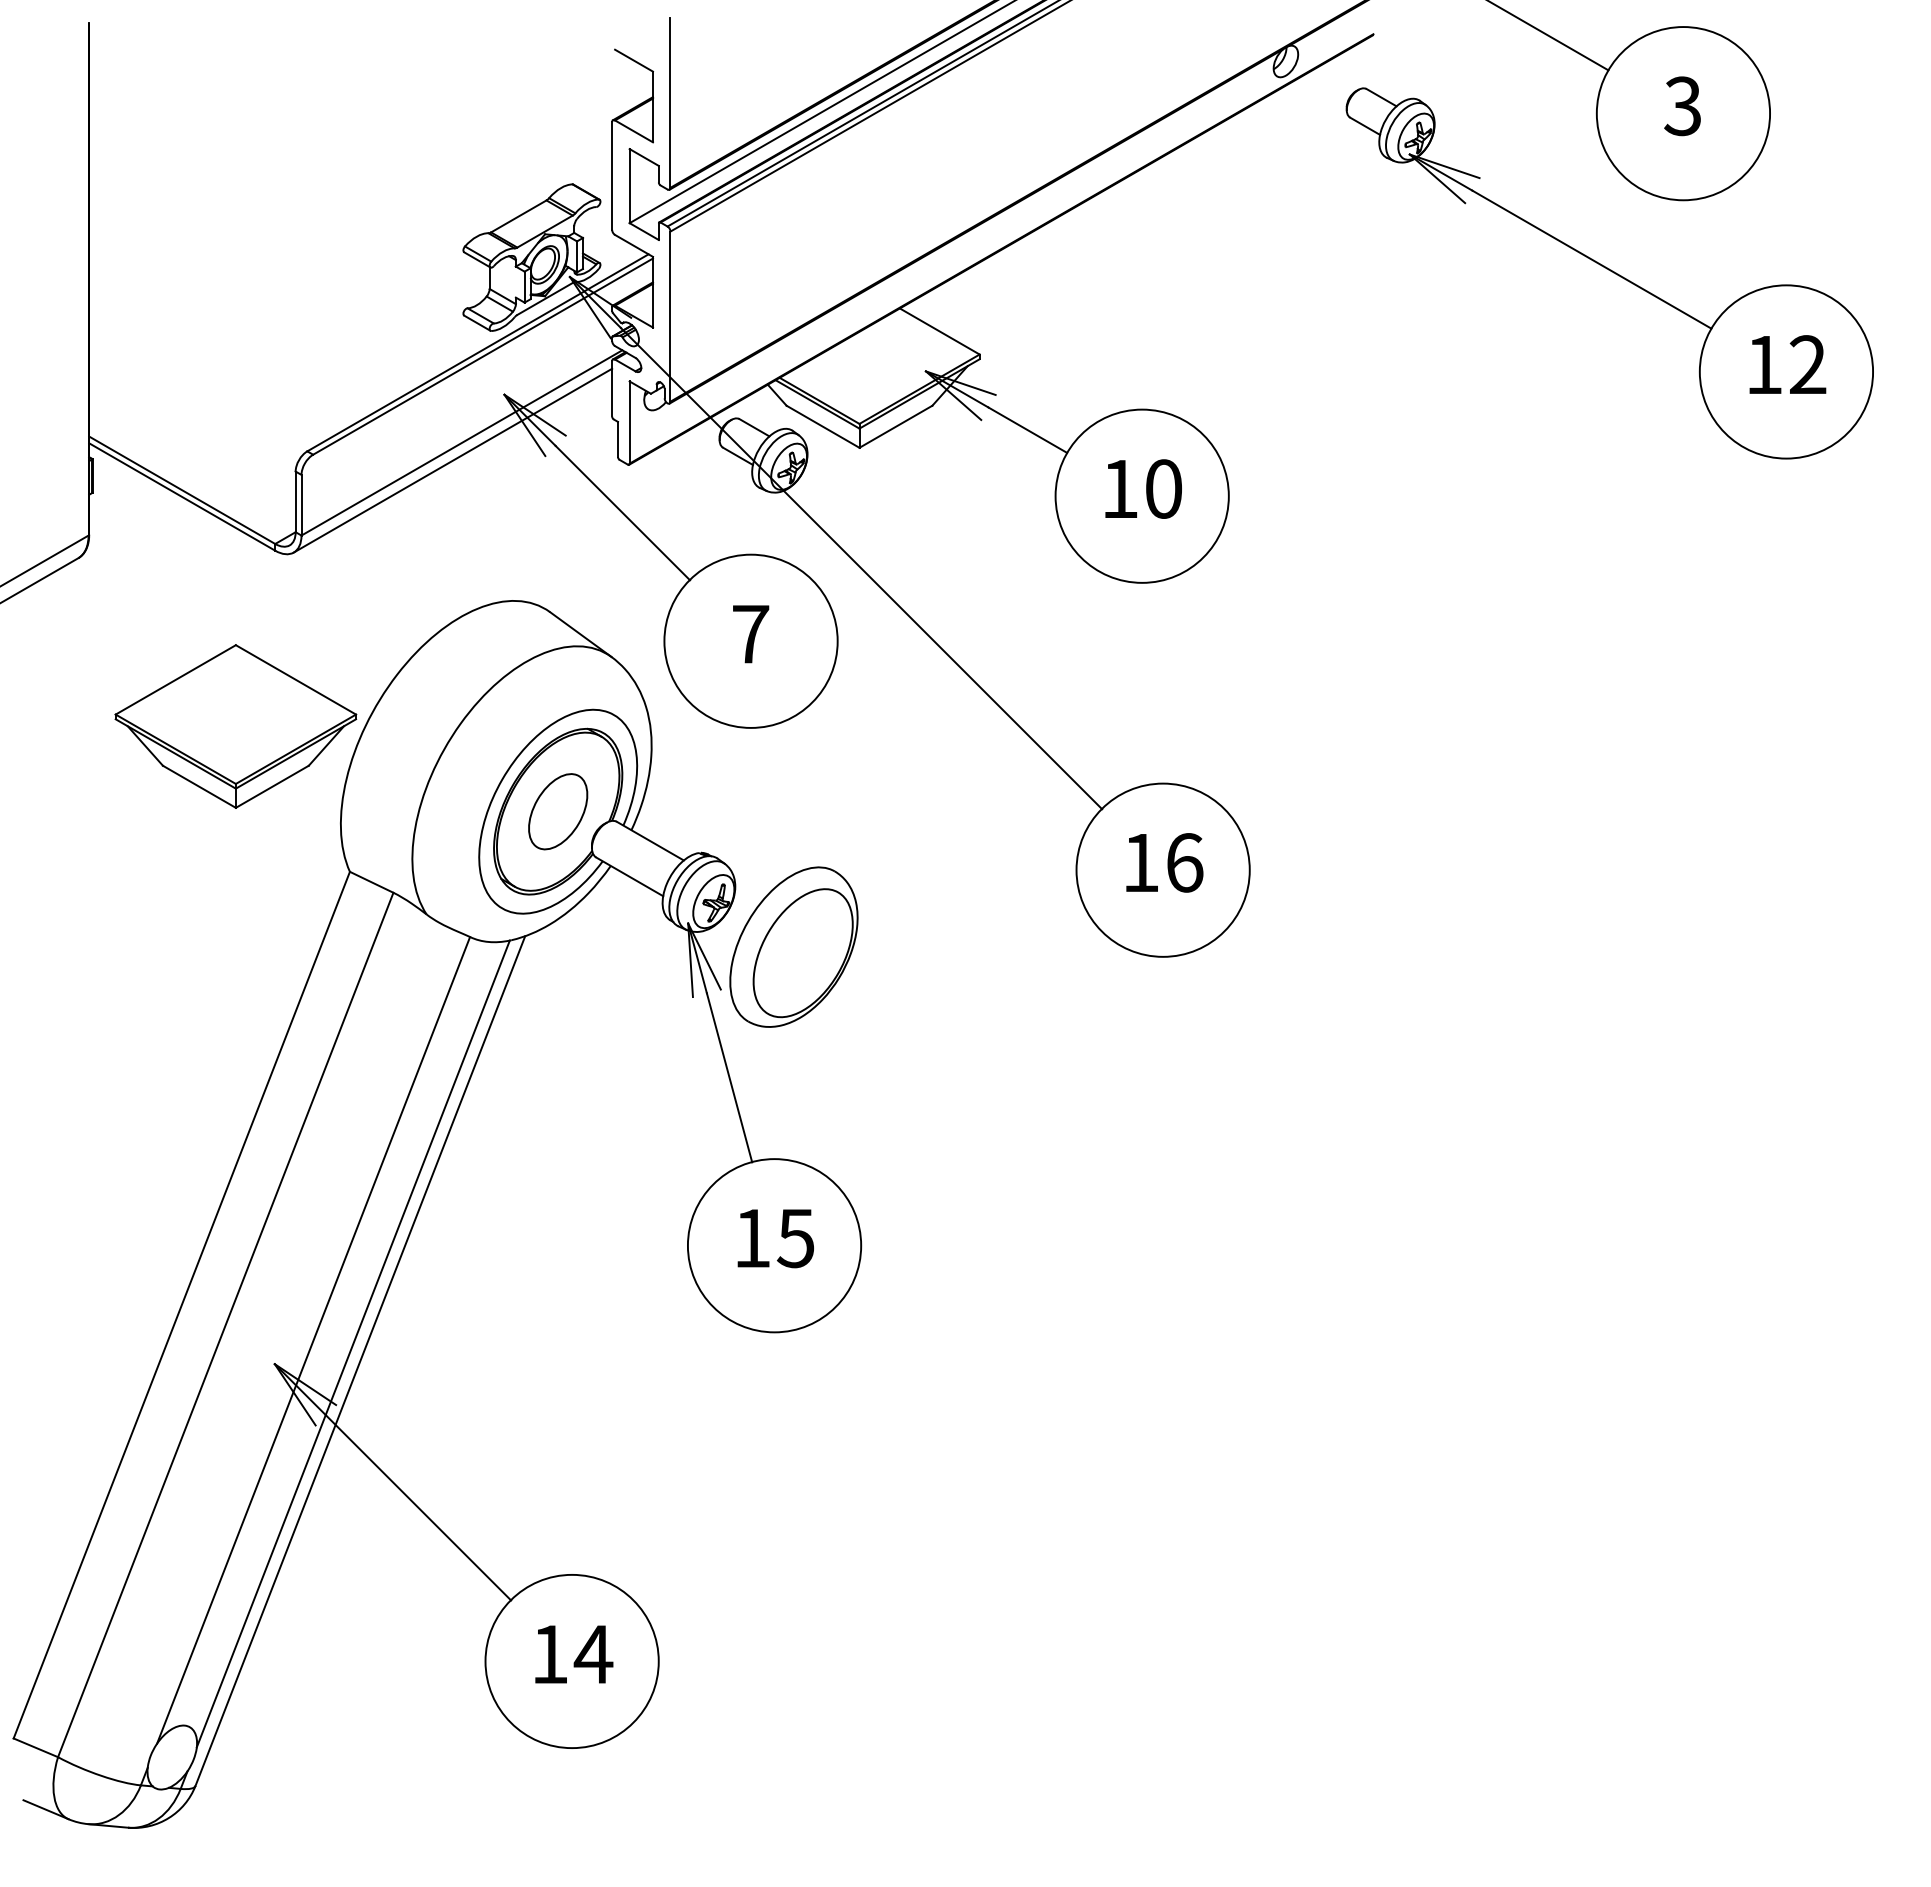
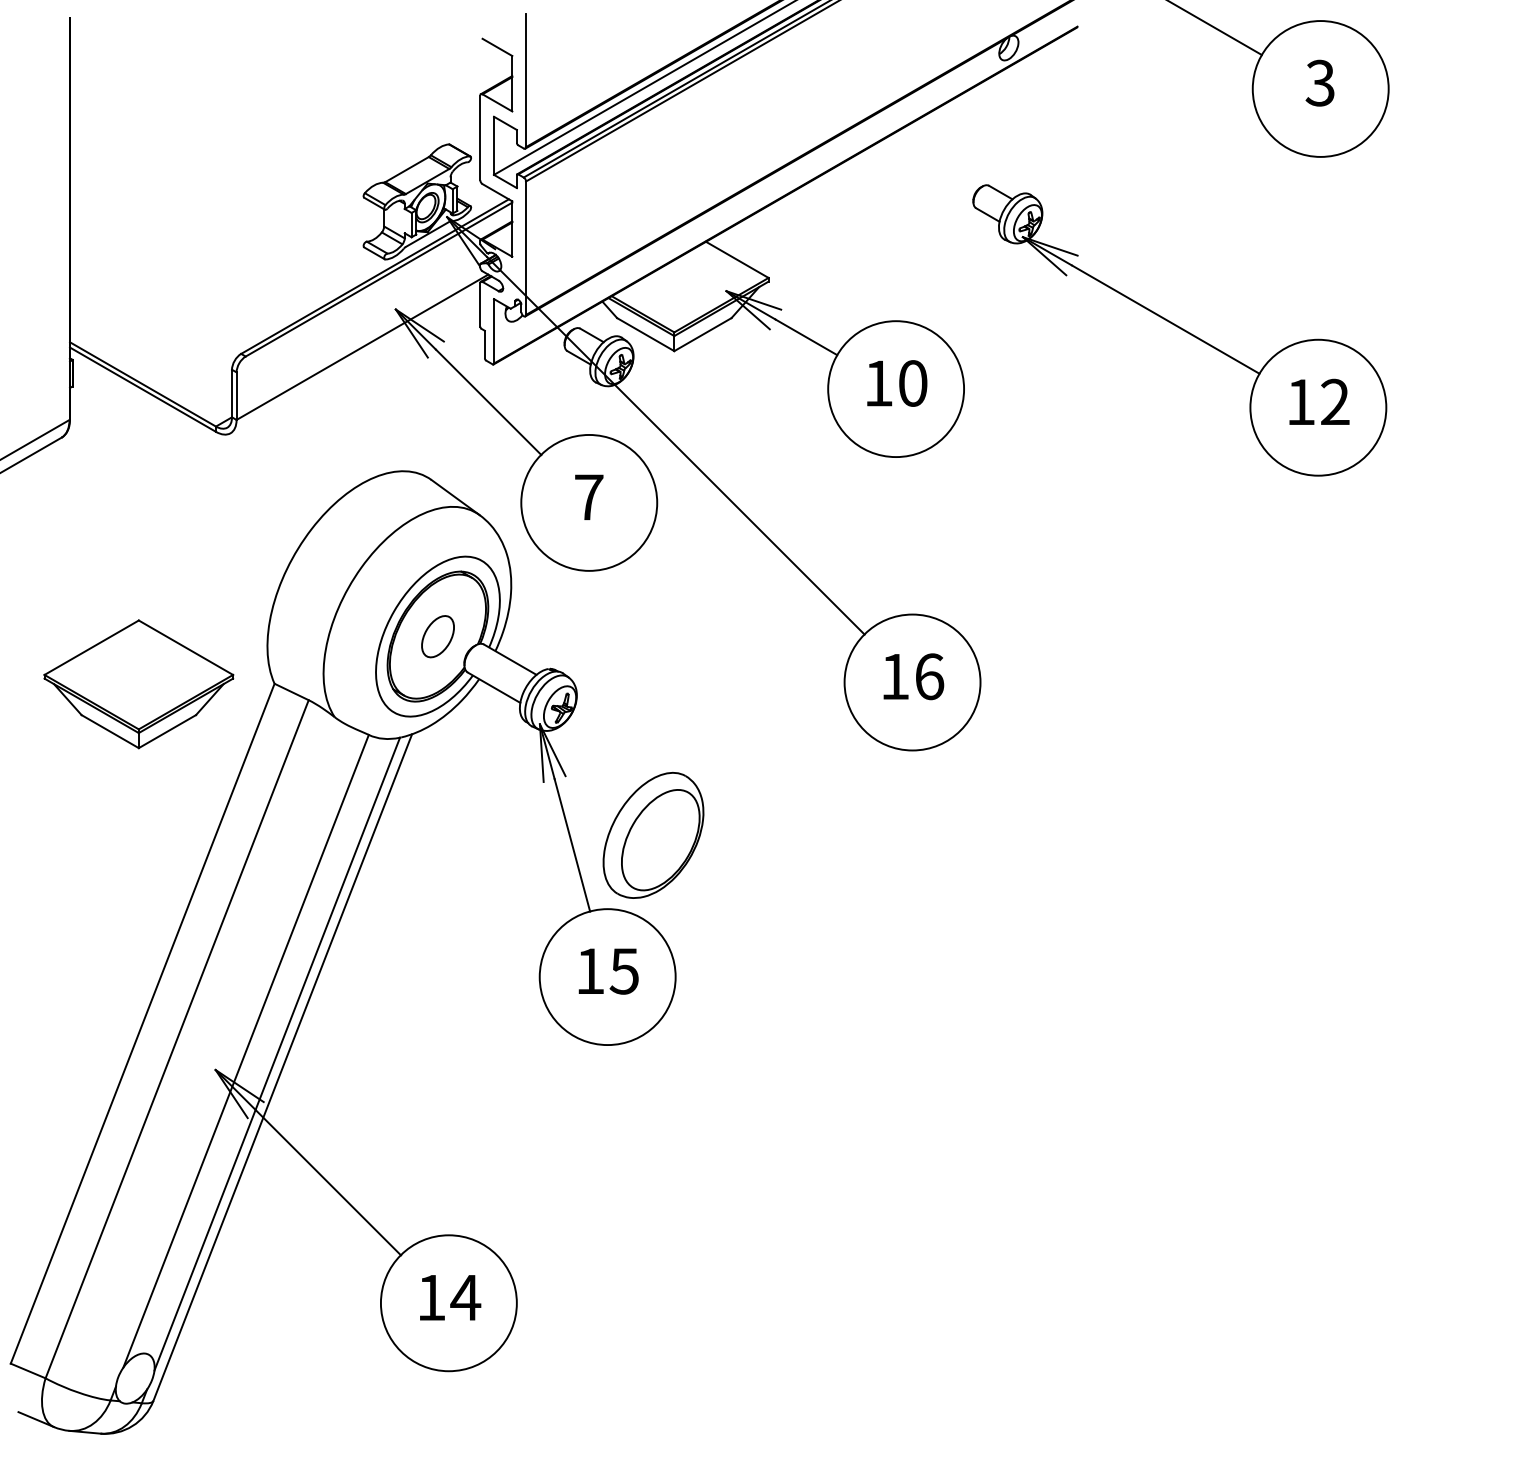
part: (1609, 273) -> (1179, 330), moved
line: (452, 460) -> (355, 361), removed
part: (235, 726) -> (138, 684), moved
part: (558, 811) -> (438, 636), size x0.7
part: (793, 946) -> (653, 834), moved

